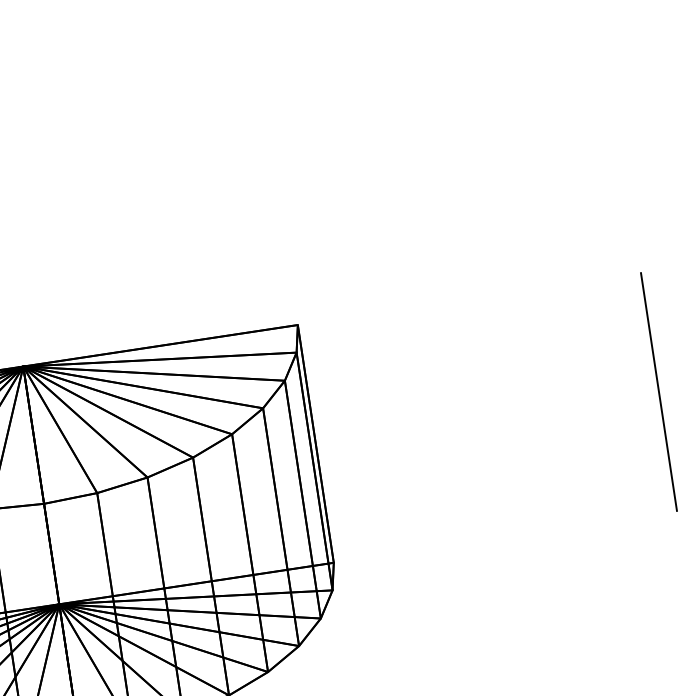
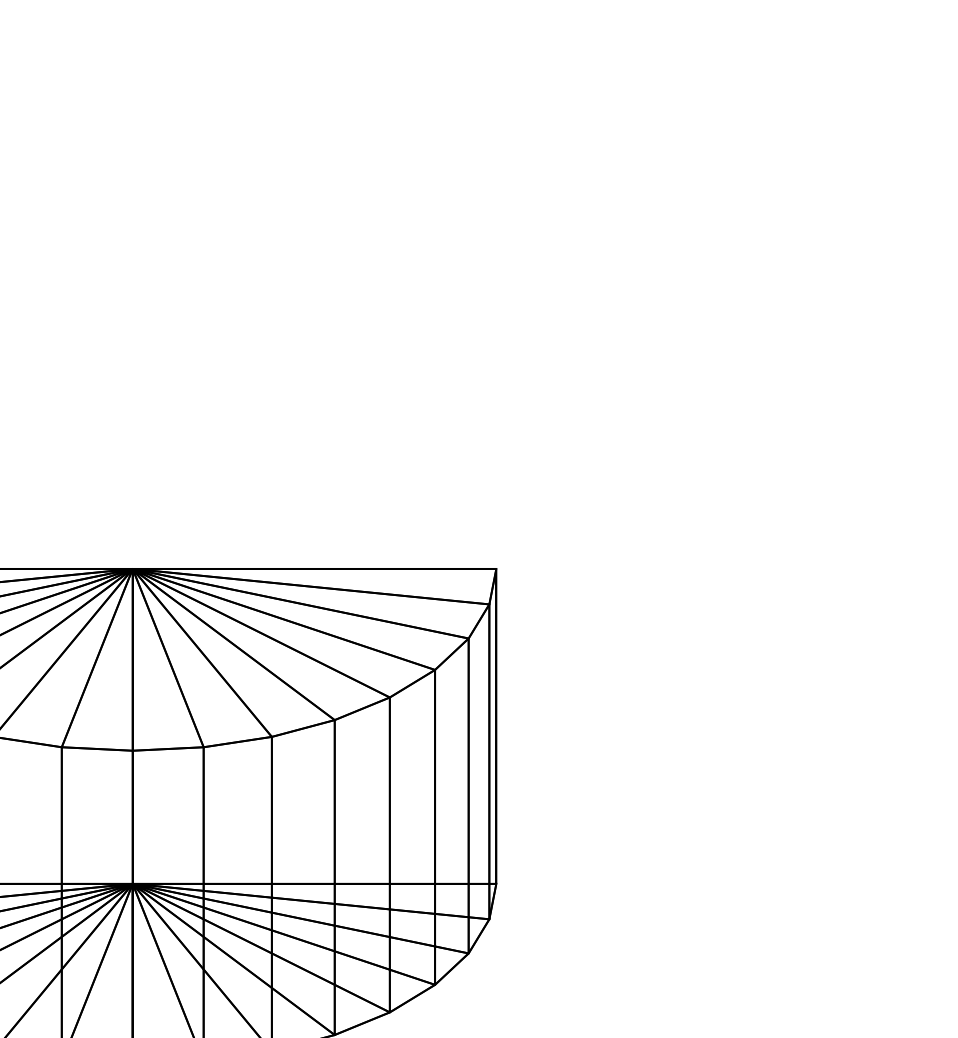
line: (658, 391) -> (950, 725), removed

